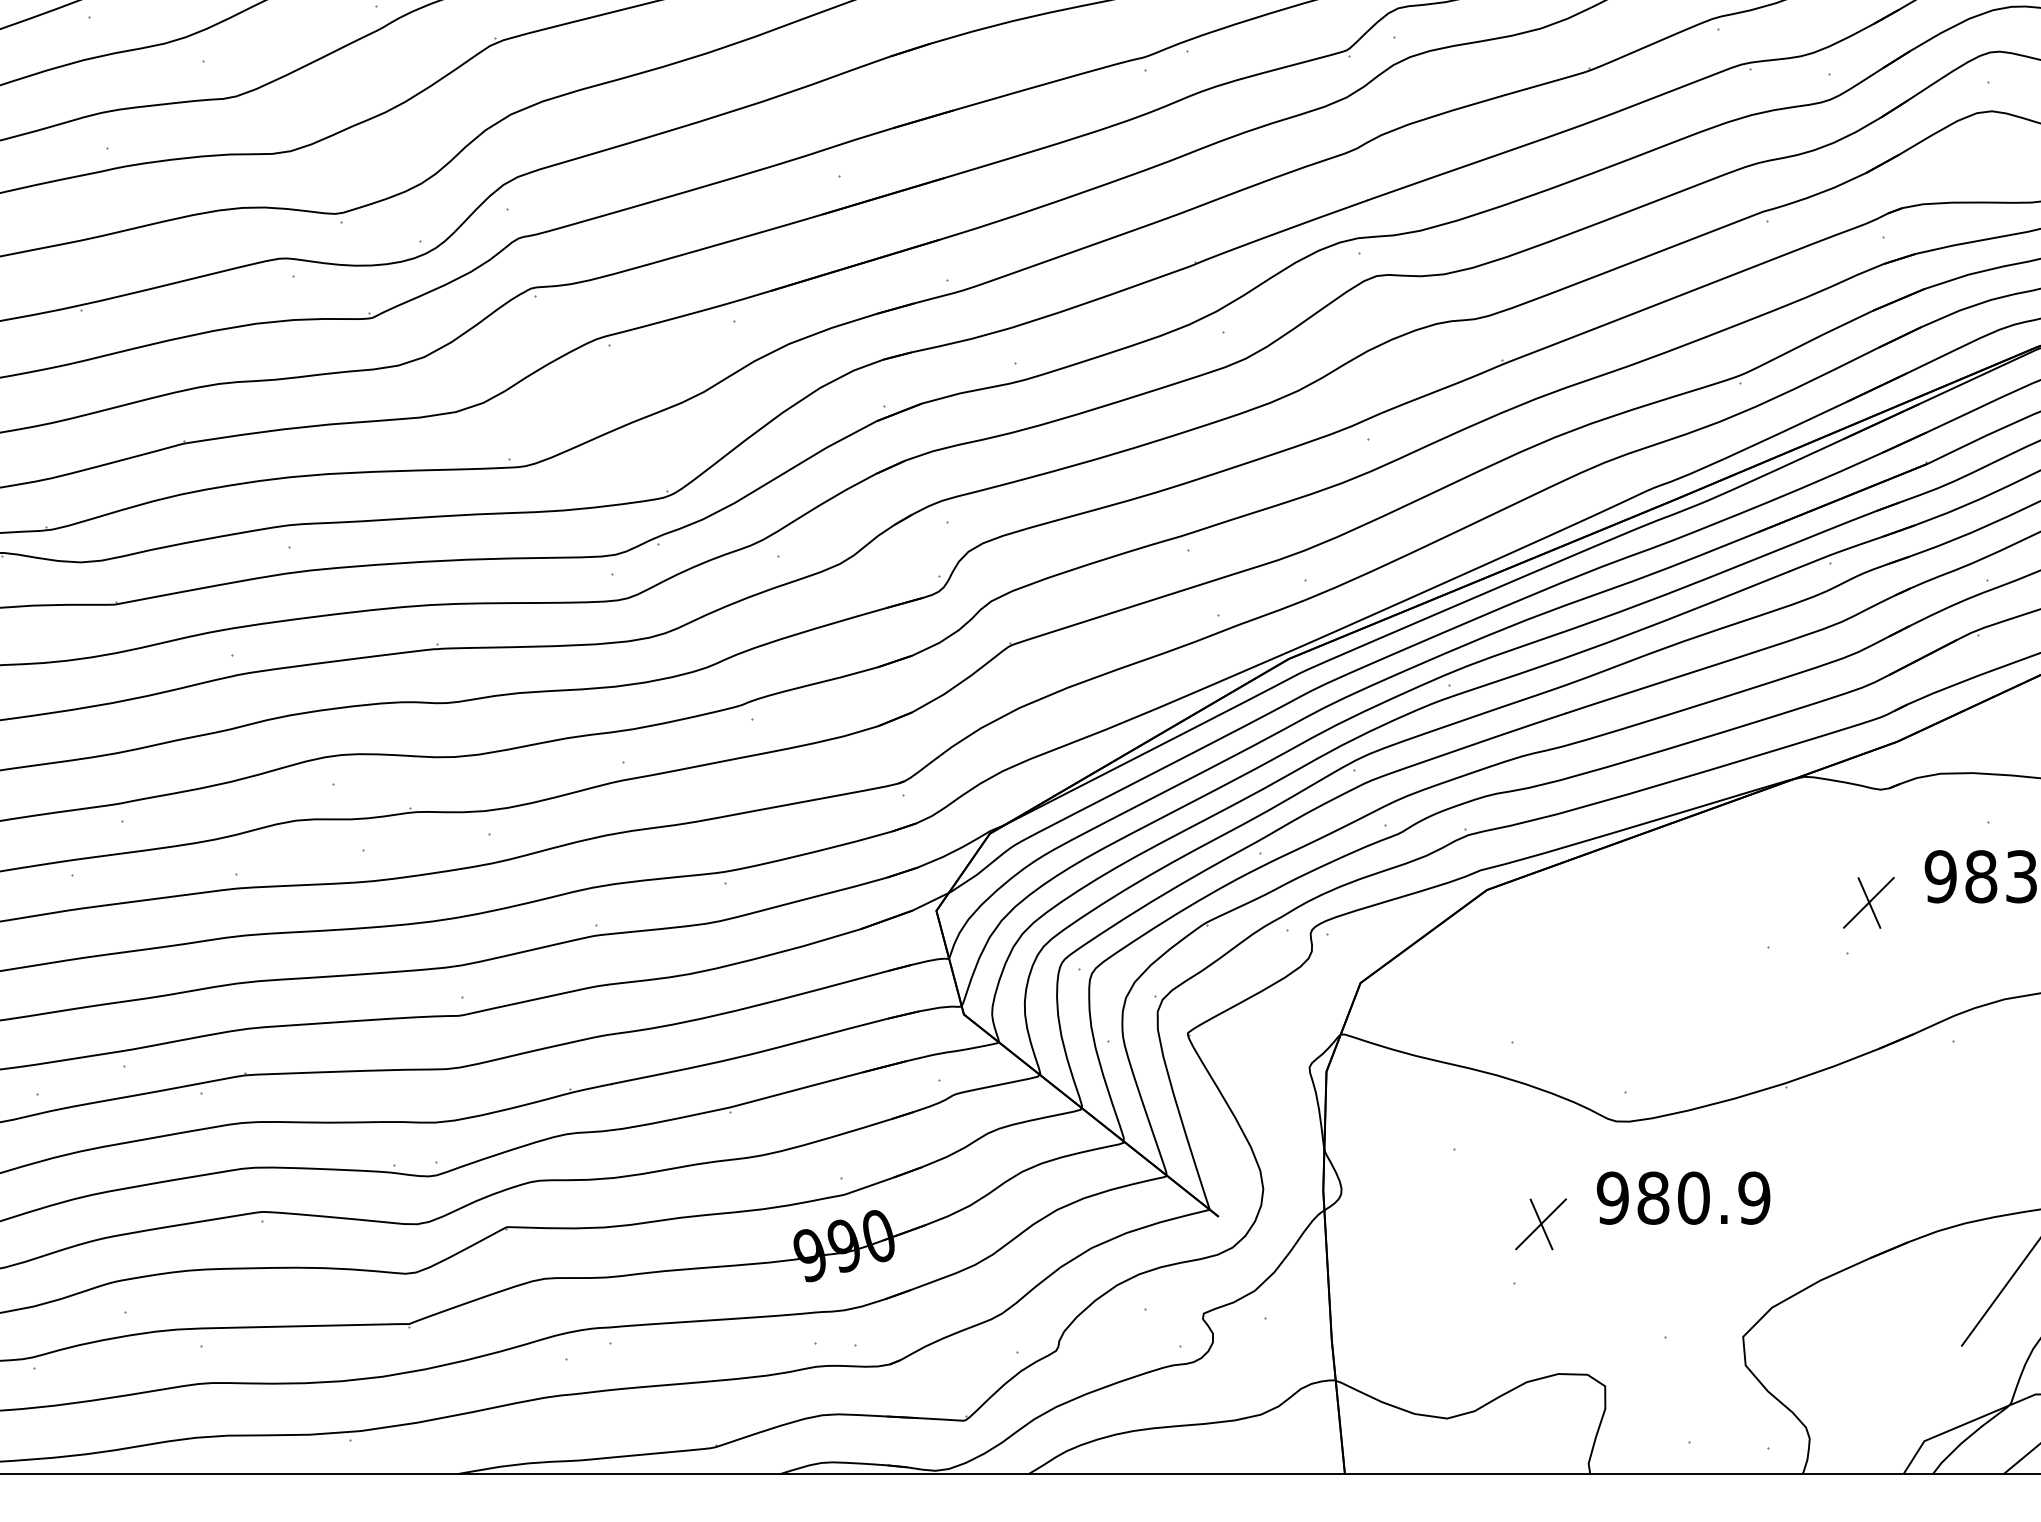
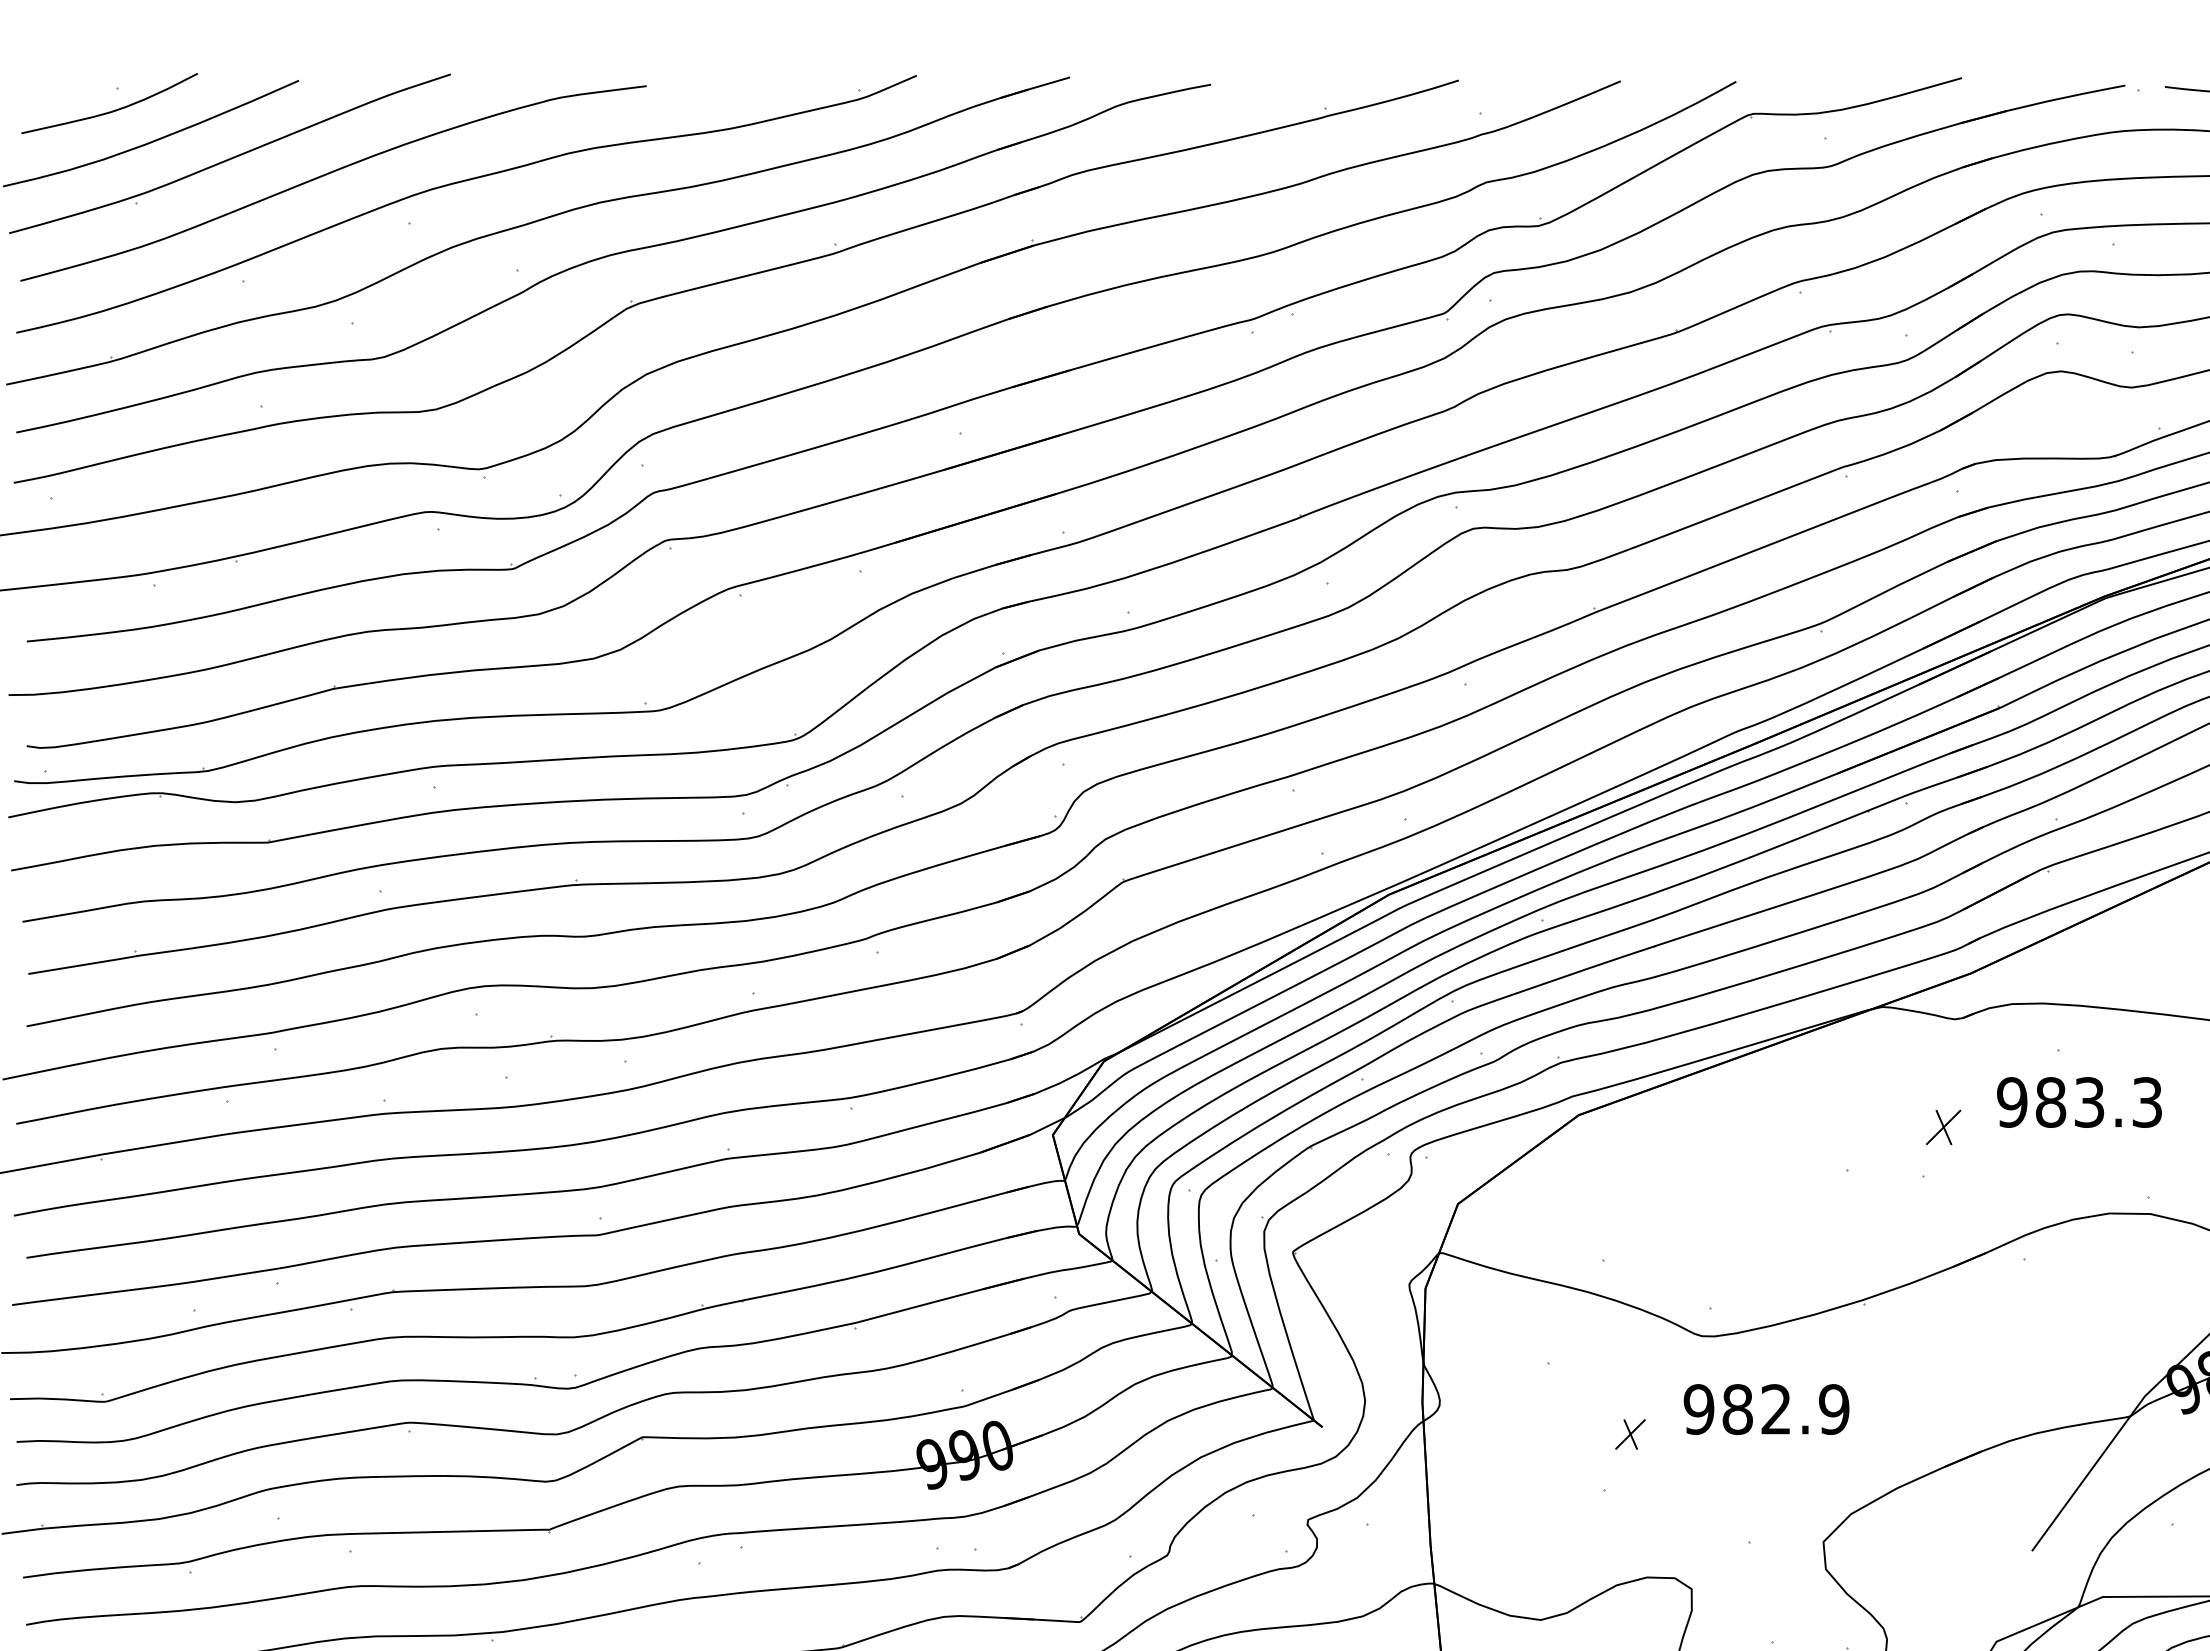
part: (1868, 902) -> (1943, 1127), size x0.7
text: (1693, 1198) -> (1776, 1409), 980.9 -> 982.9
part: (1541, 1224) -> (1630, 1434), size x0.6

